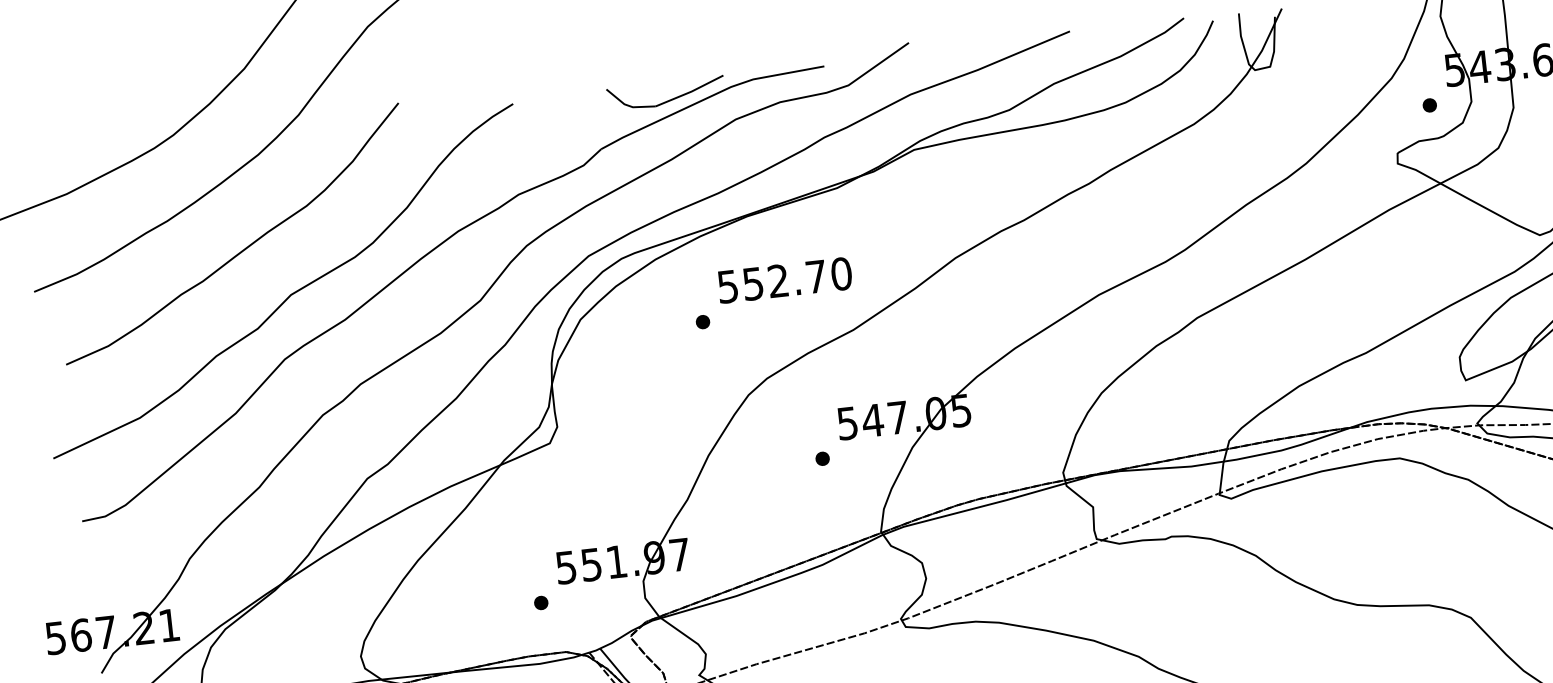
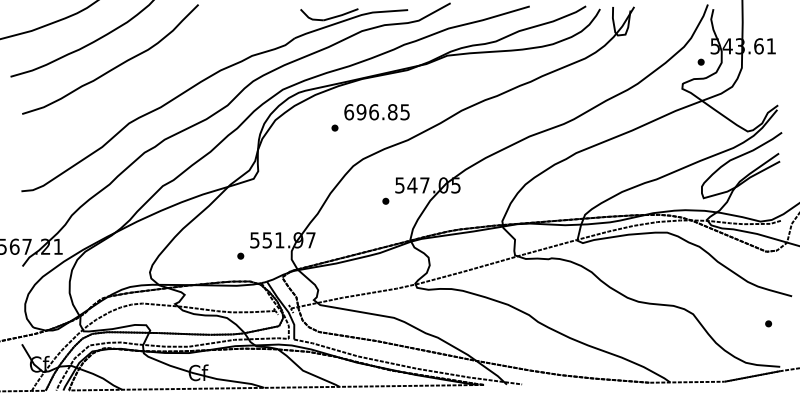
text: (785, 280) -> (377, 112), 552.70 -> 696.85
curve: (290, 293) -> (135, 91), removed

